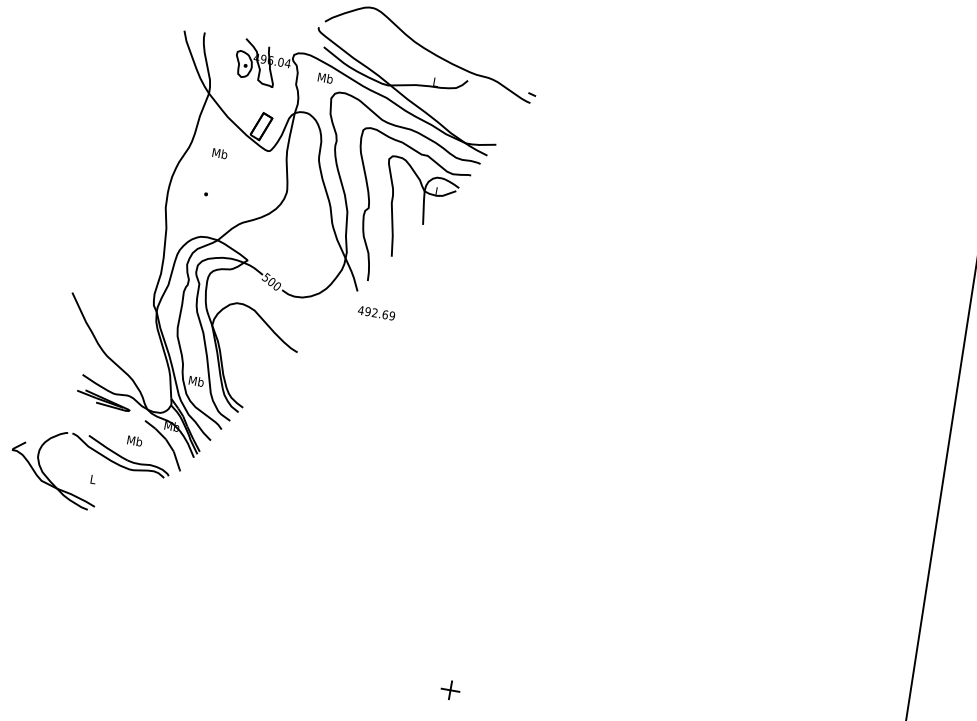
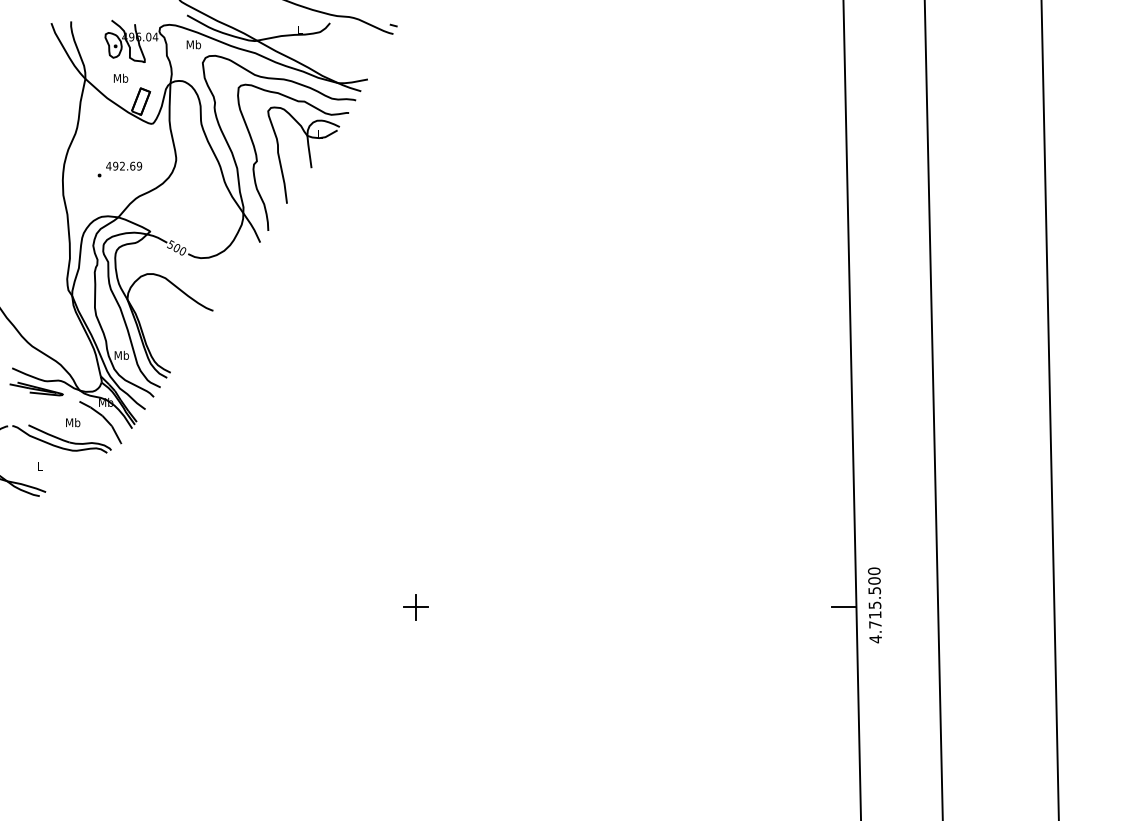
text: (220, 152) -> (121, 77), moved
text: (377, 312) -> (124, 165), moved
part: (449, 690) -> (415, 607), size x1.43

